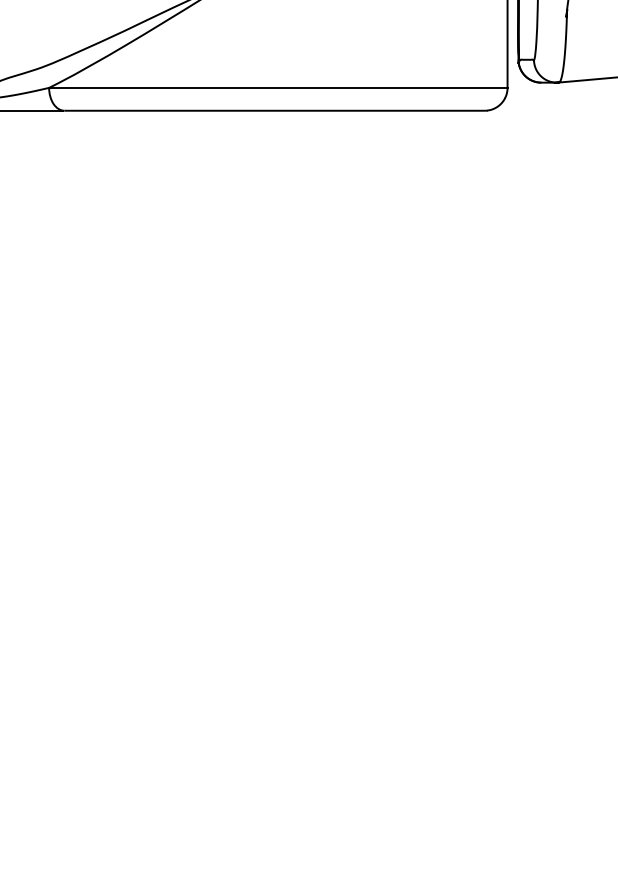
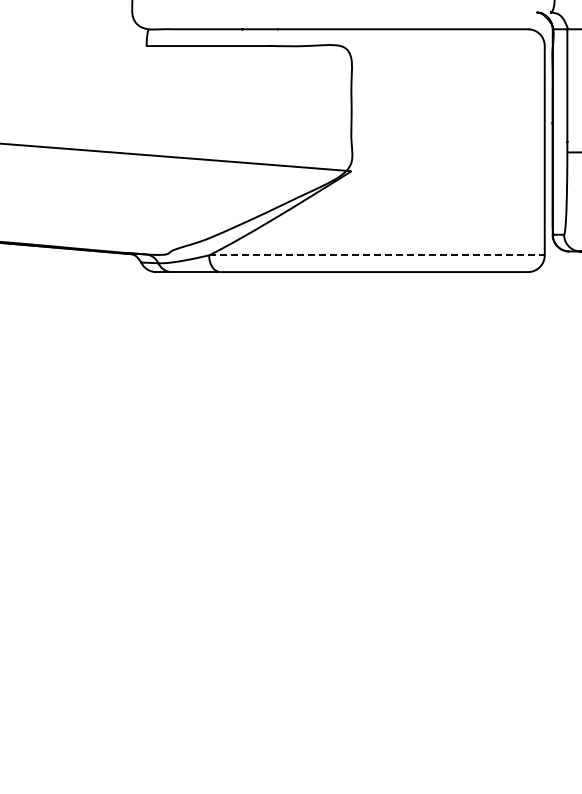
line: (277, 88) -> (376, 255), solid -> dashed

